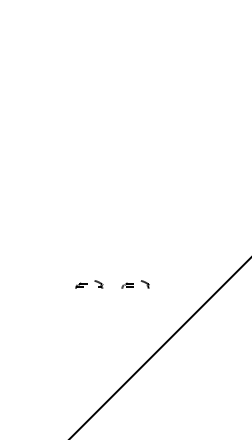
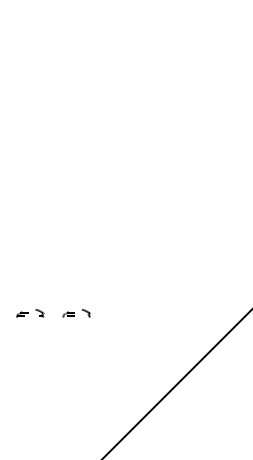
part: (103, 284) -> (44, 313), moved

